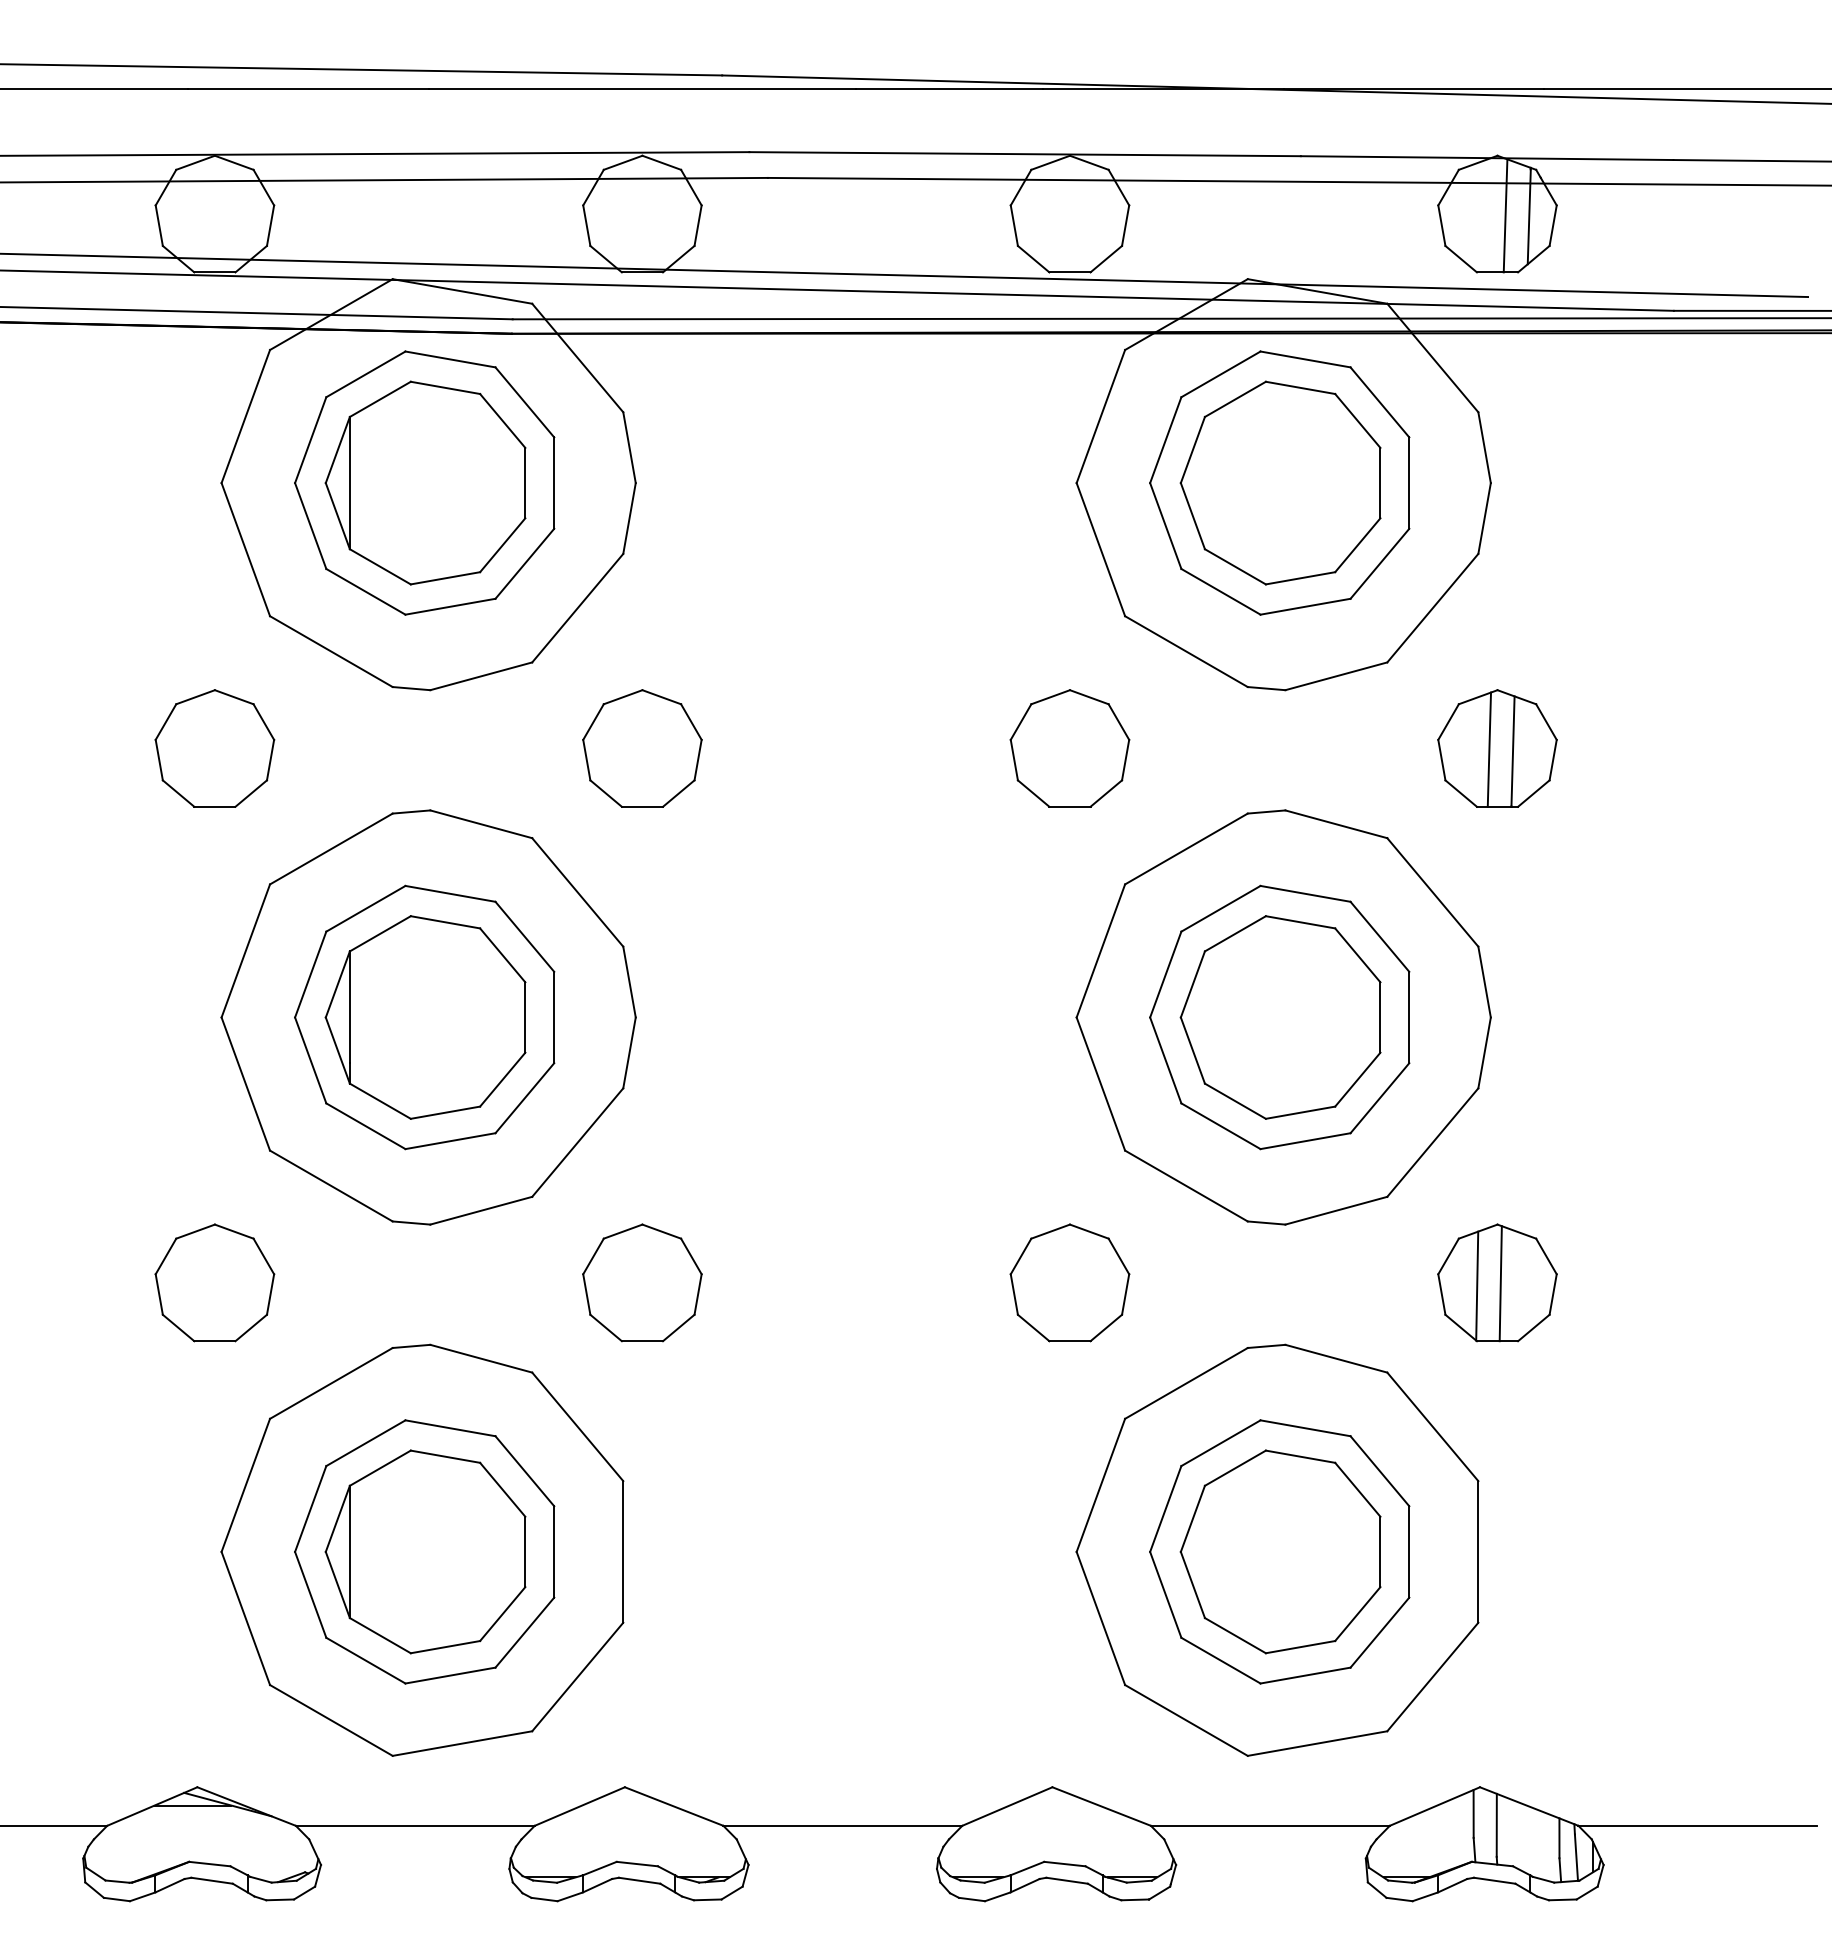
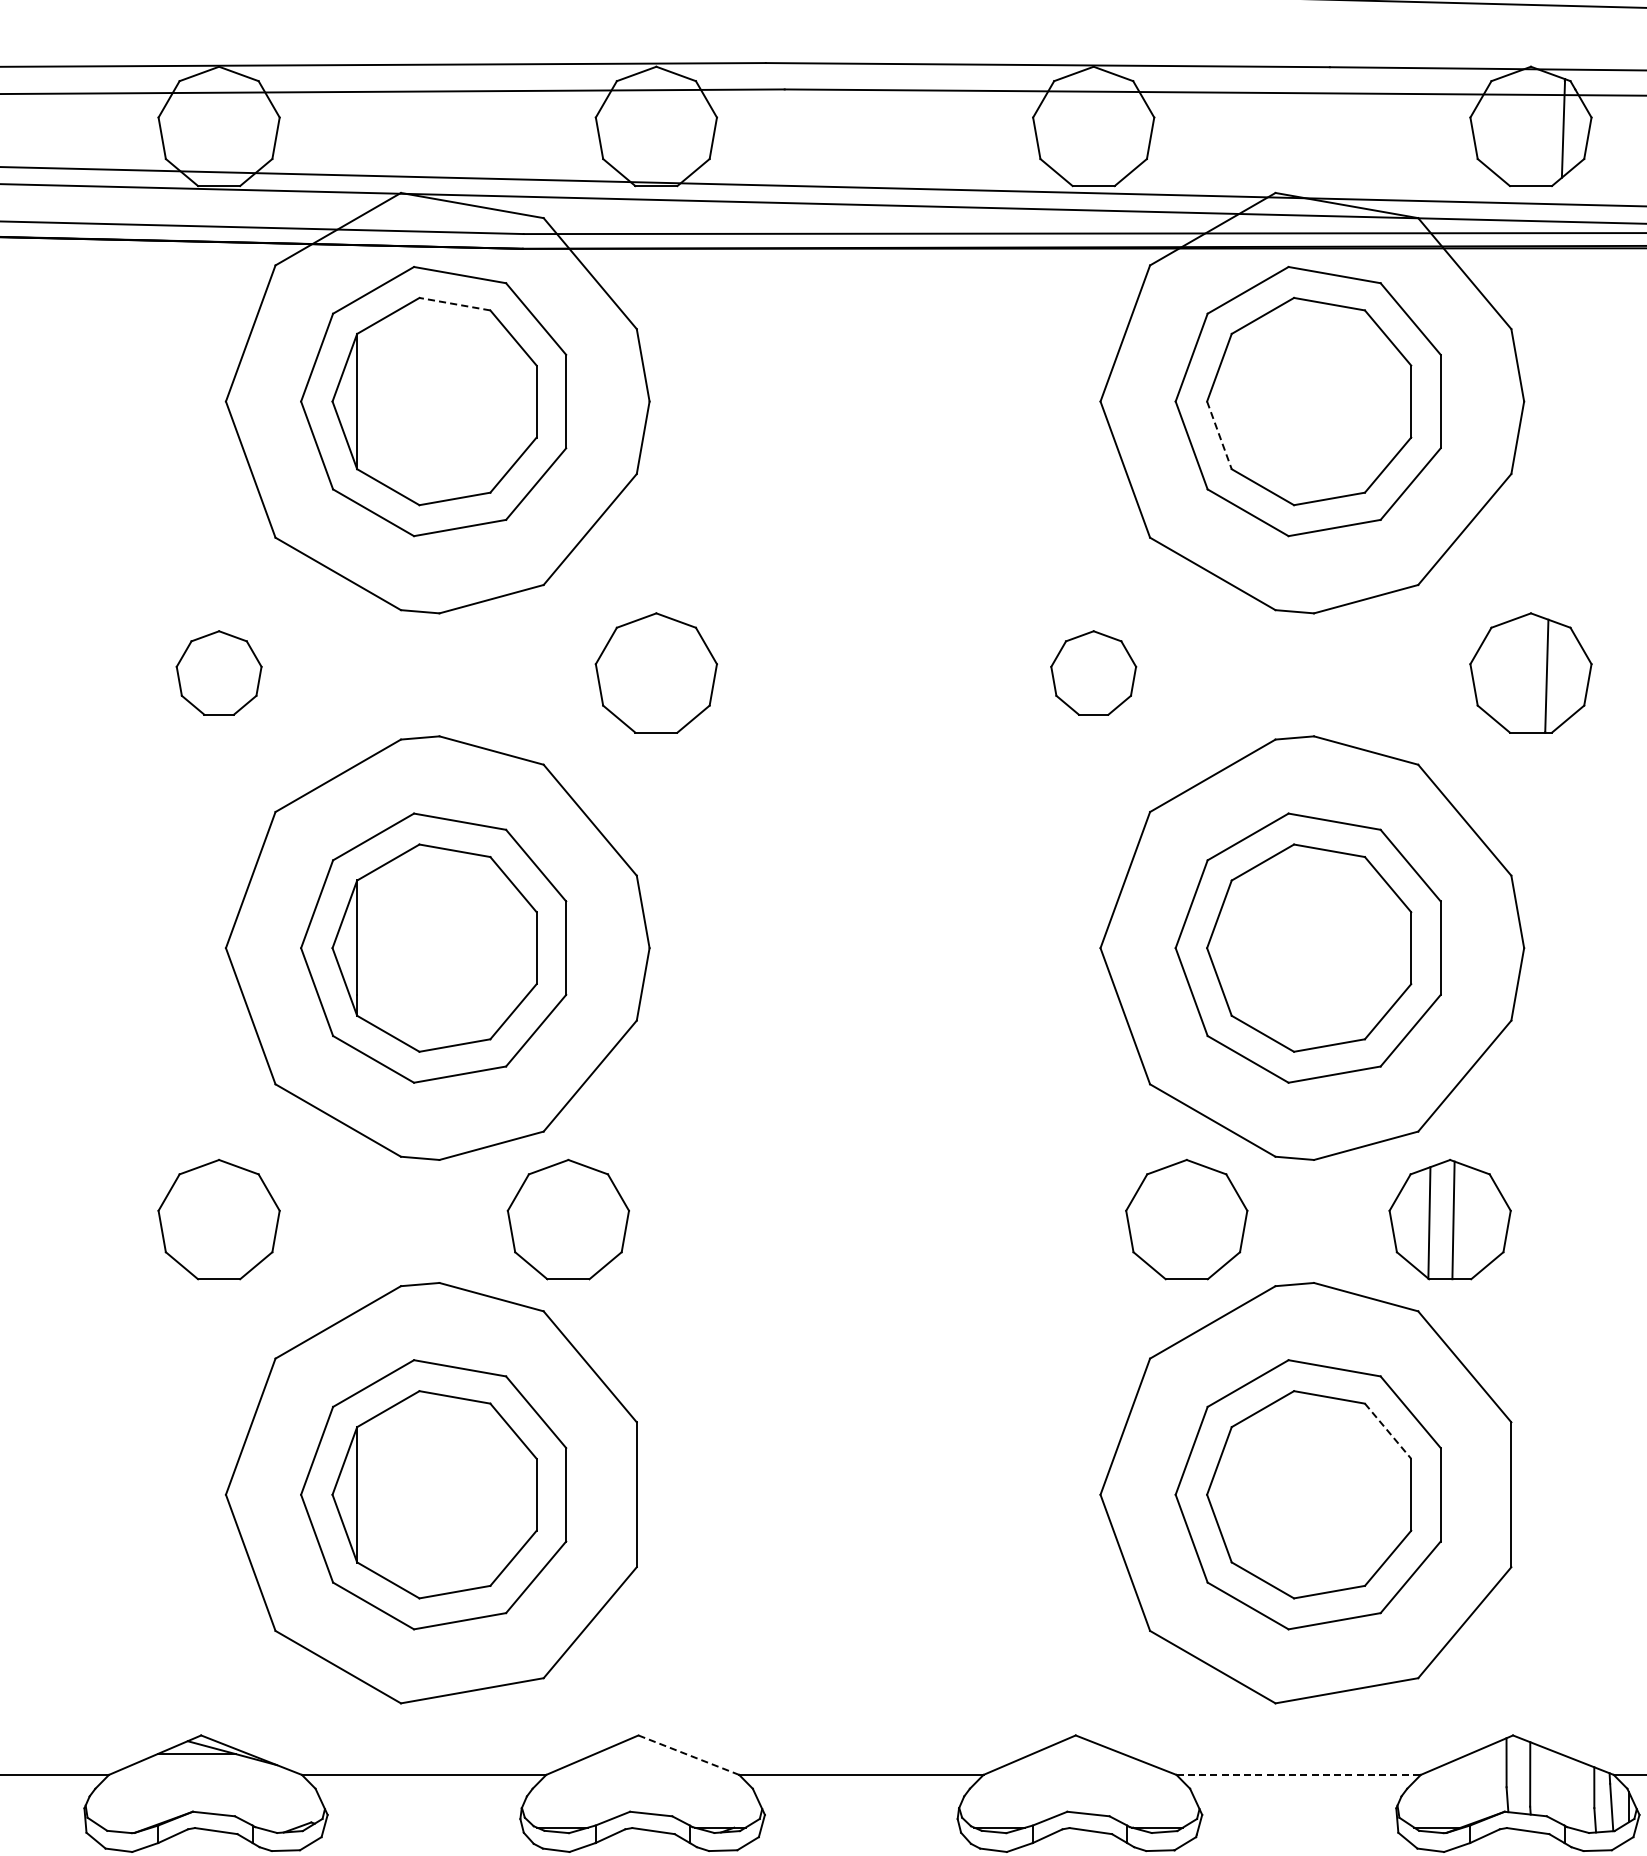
line: (1505, 215) -> (1539, 127), removed
line: (444, 387) -> (453, 303), solid -> dashed
line: (1193, 516) -> (1220, 435), solid -> dashed
part: (214, 748) -> (218, 673), size x0.7
part: (1069, 748) -> (1093, 673), size x0.7
line: (1489, 749) -> (1522, 674), removed
part: (642, 1282) -> (568, 1219), moved
part: (1069, 1282) -> (1186, 1219), moved
part: (1497, 1282) -> (1450, 1219), moved
line: (1358, 1490) -> (1388, 1431), solid -> dashed
line: (674, 1806) -> (689, 1755), solid -> dashed
line: (1270, 1825) -> (1298, 1774), solid -> dashed

